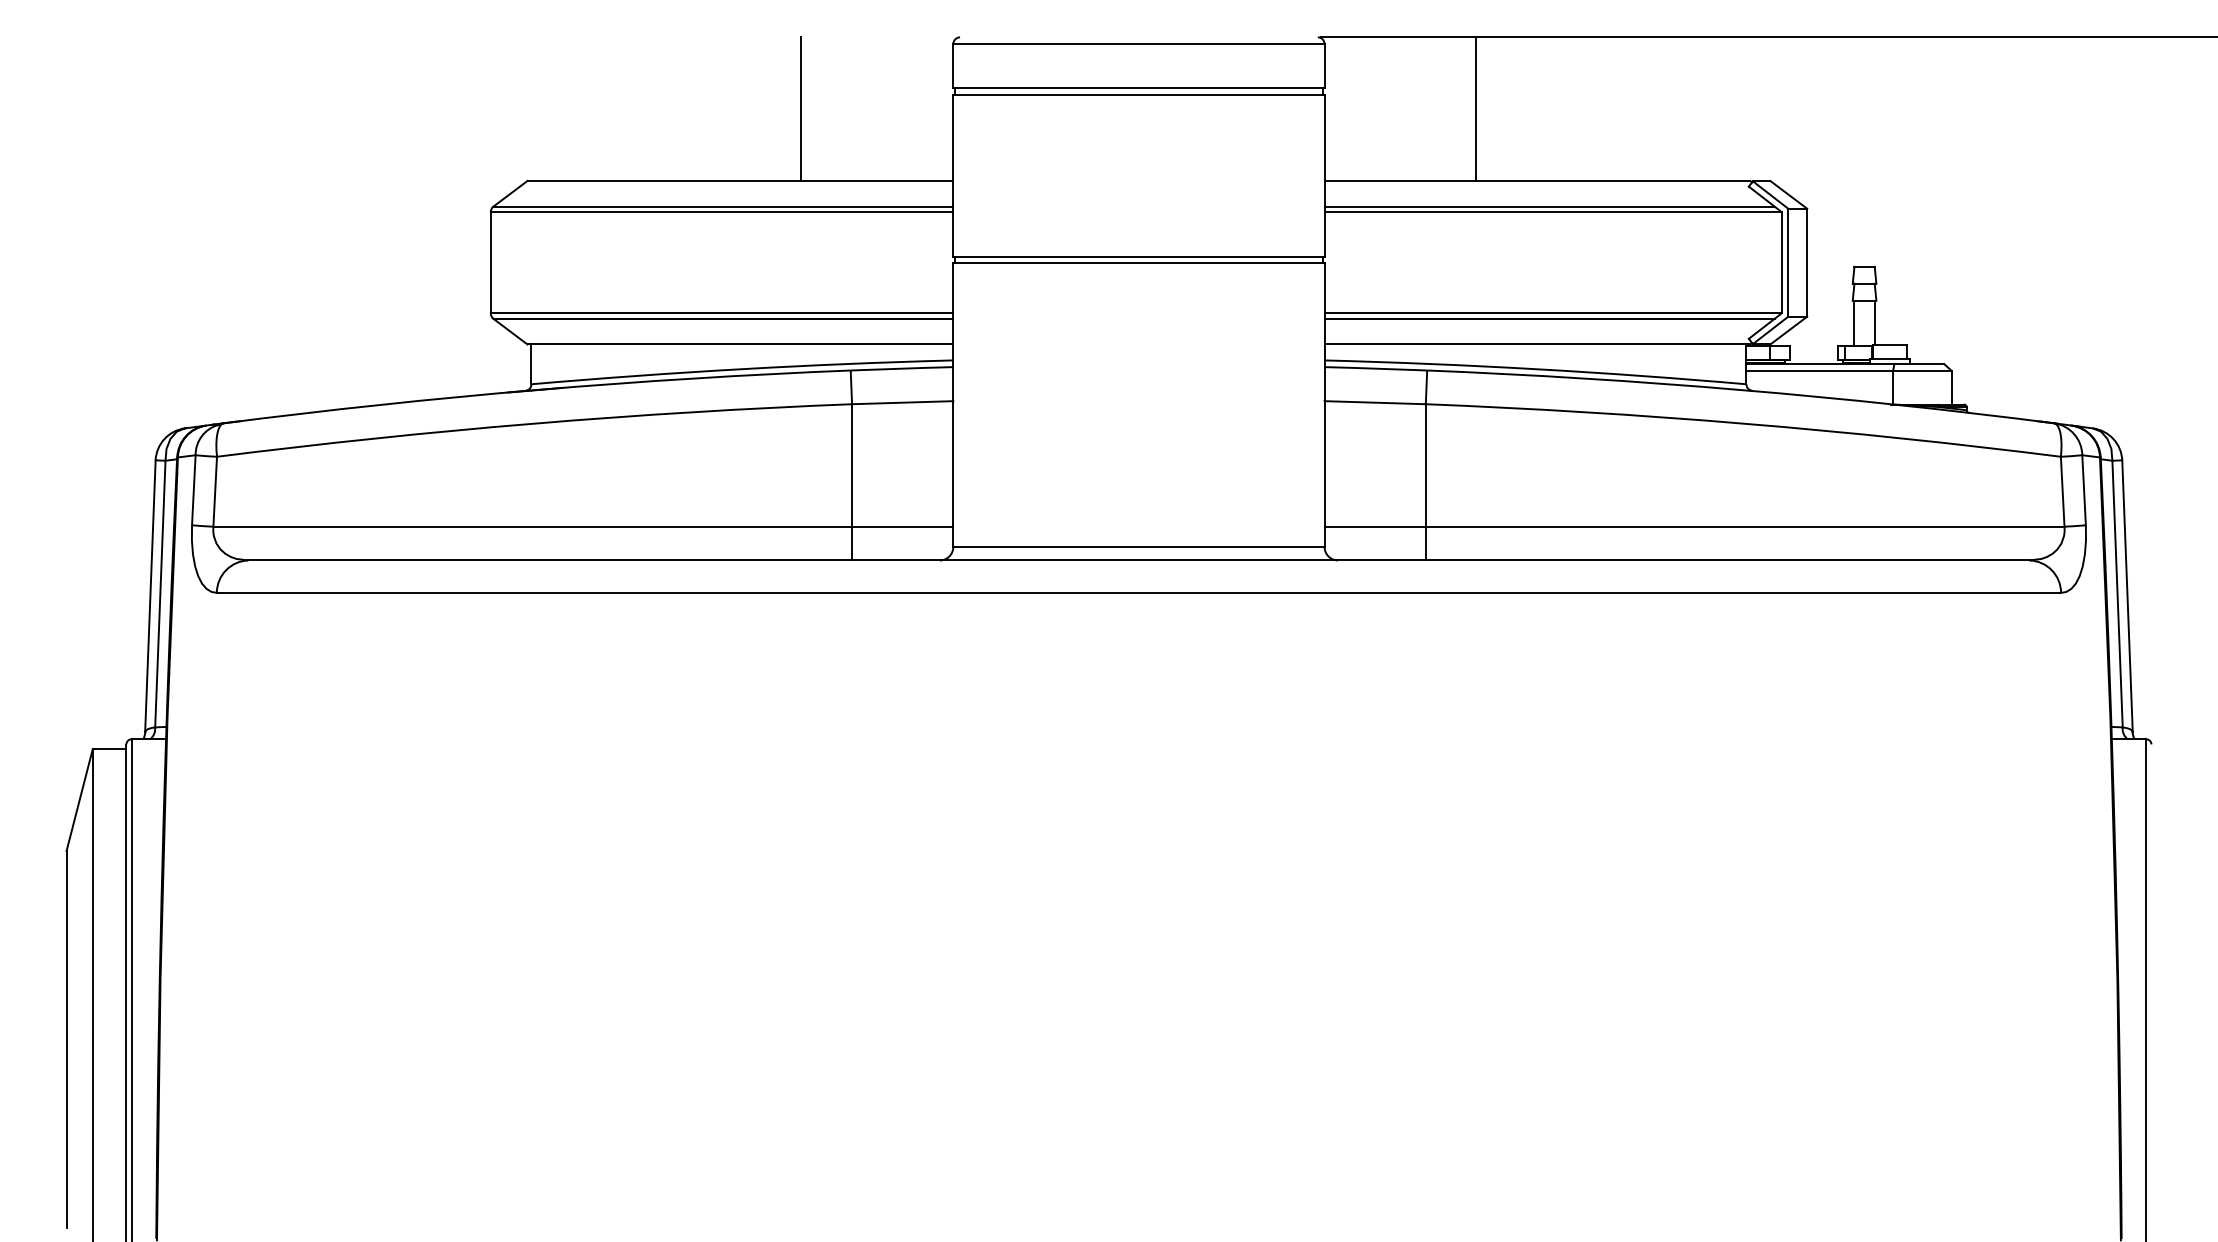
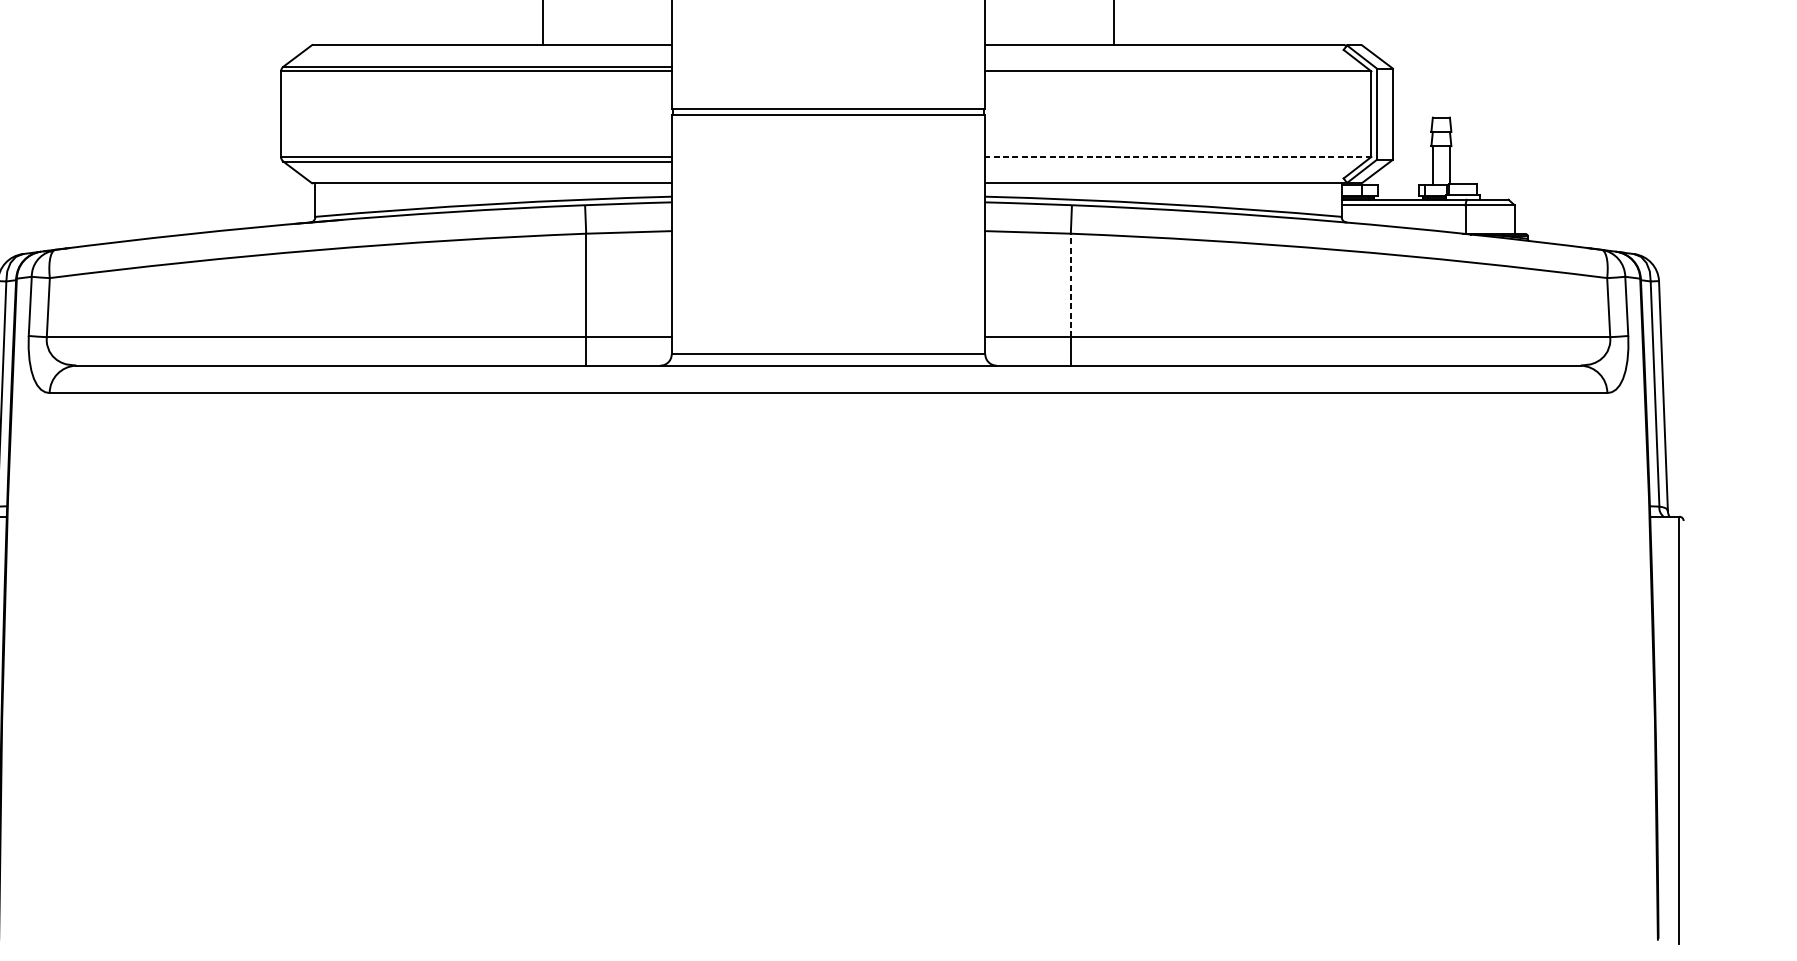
line: (1549, 206) -> (1175, 66), removed
line: (1553, 313) -> (1178, 157), solid -> dashed
line: (1549, 318) -> (1175, 161), removed
line: (1425, 464) -> (1070, 284), solid -> dashed

